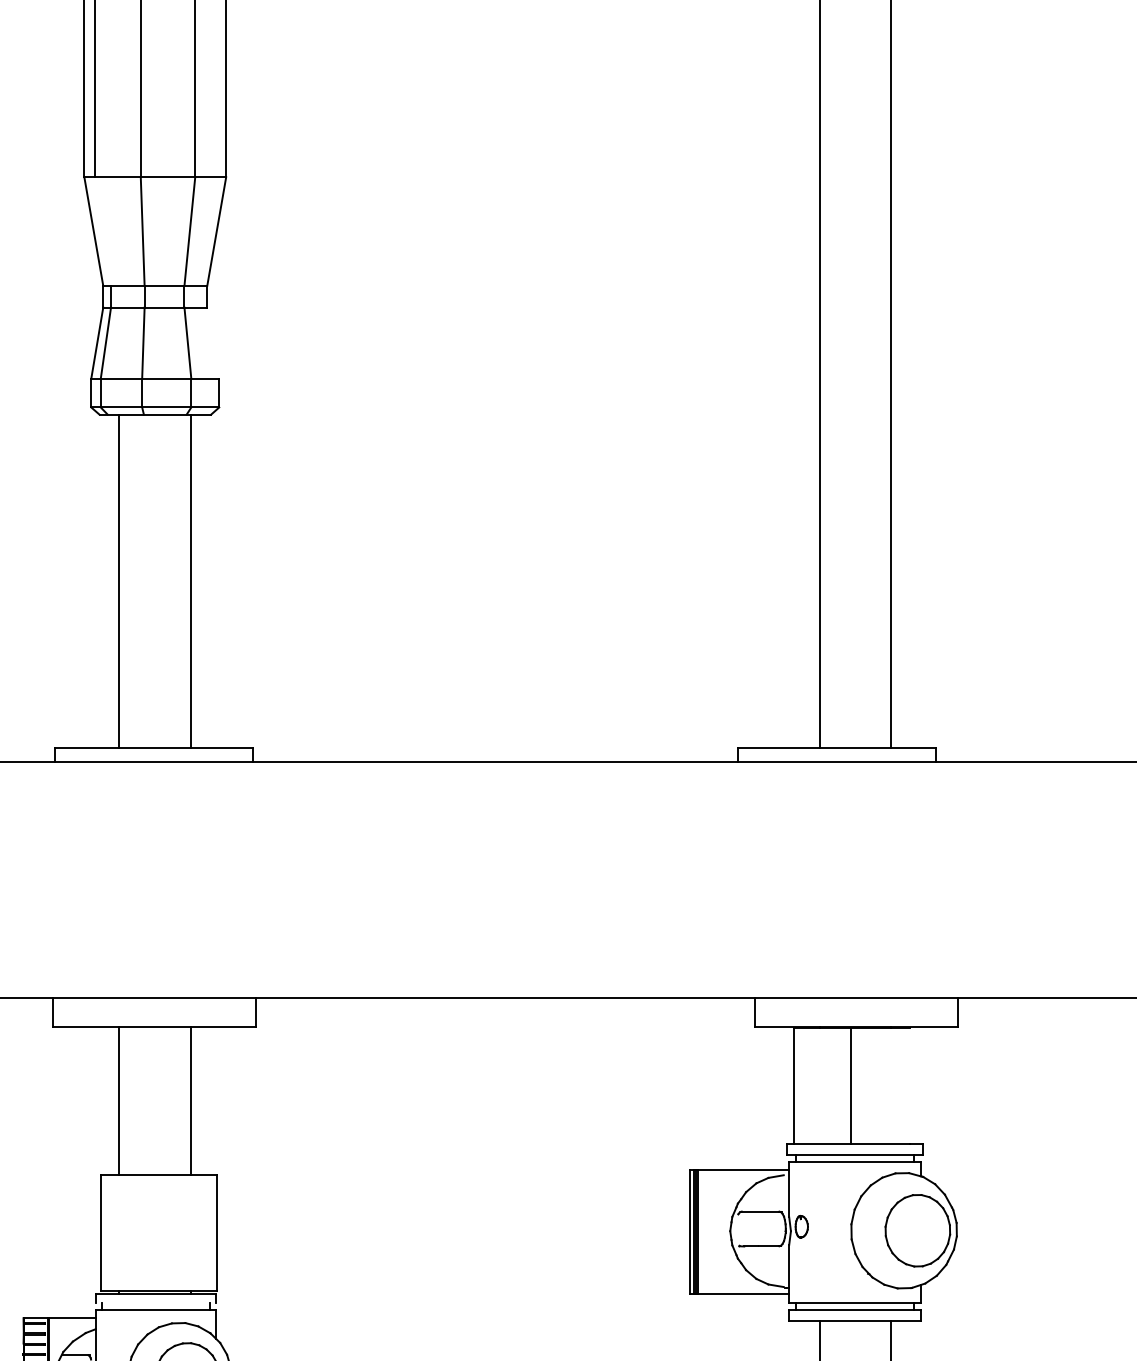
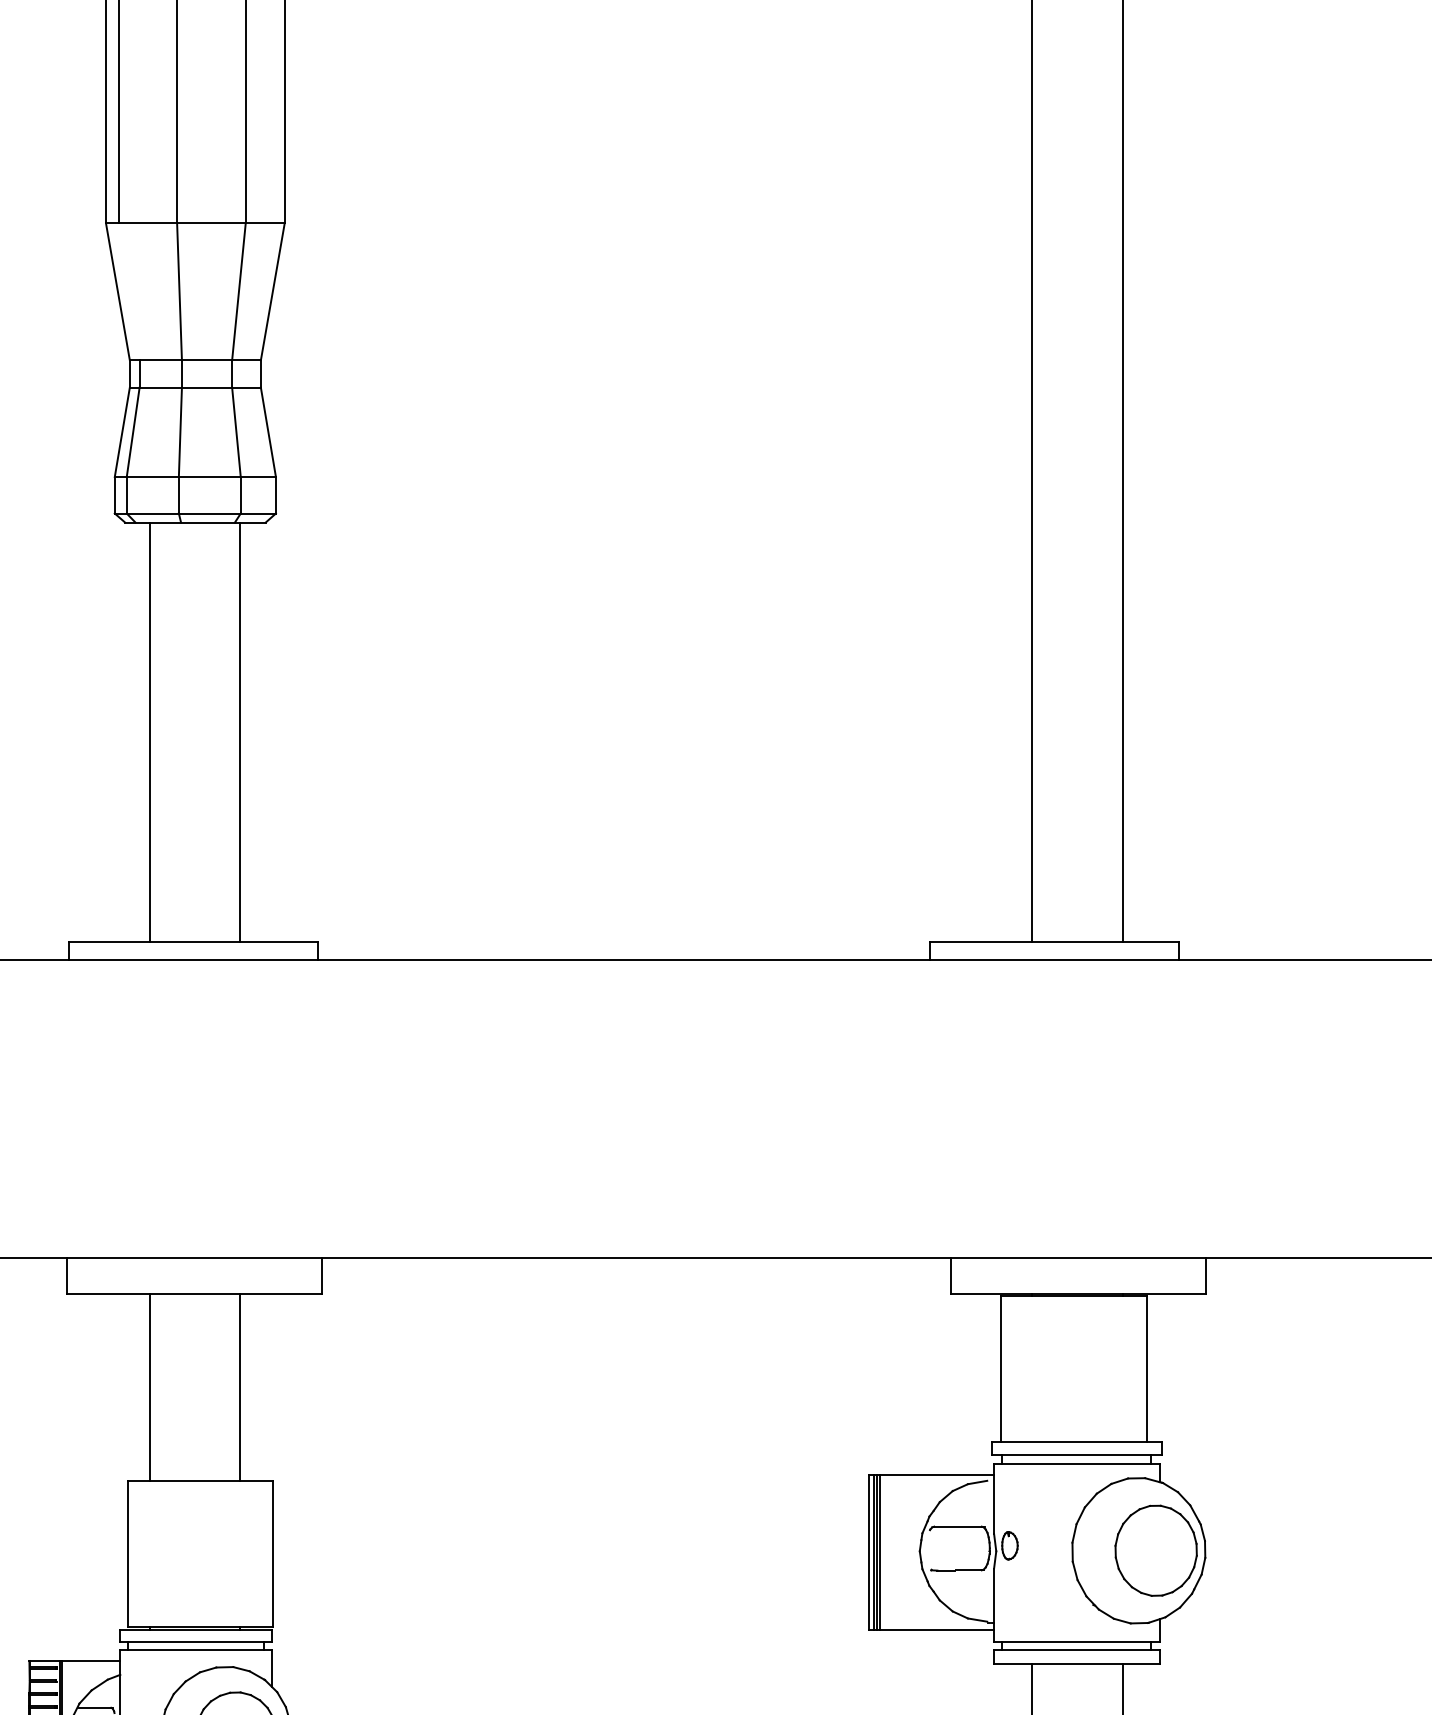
line: (212, 343) -> (267, 432), added
line: (850, 1086) -> (1146, 1368), moved
line: (156, 1303) -> (196, 1642), added

